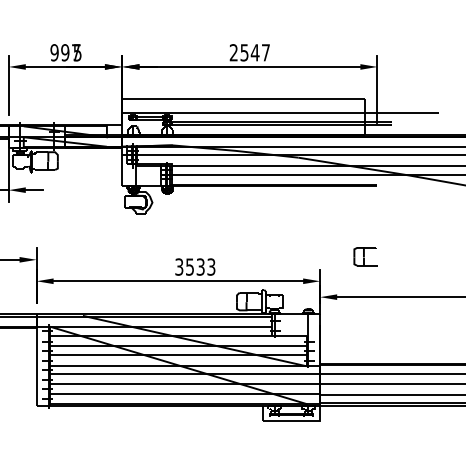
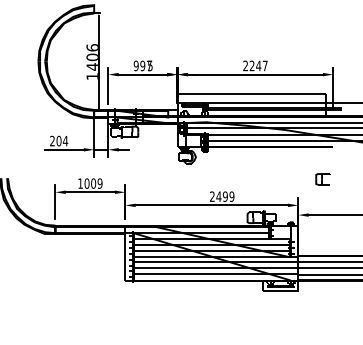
text: (243, 52) -> (251, 65), 2547 -> 2247
part: (364, 256) -> (322, 179), moved
text: (195, 266) -> (222, 196), 3533 -> 2499

